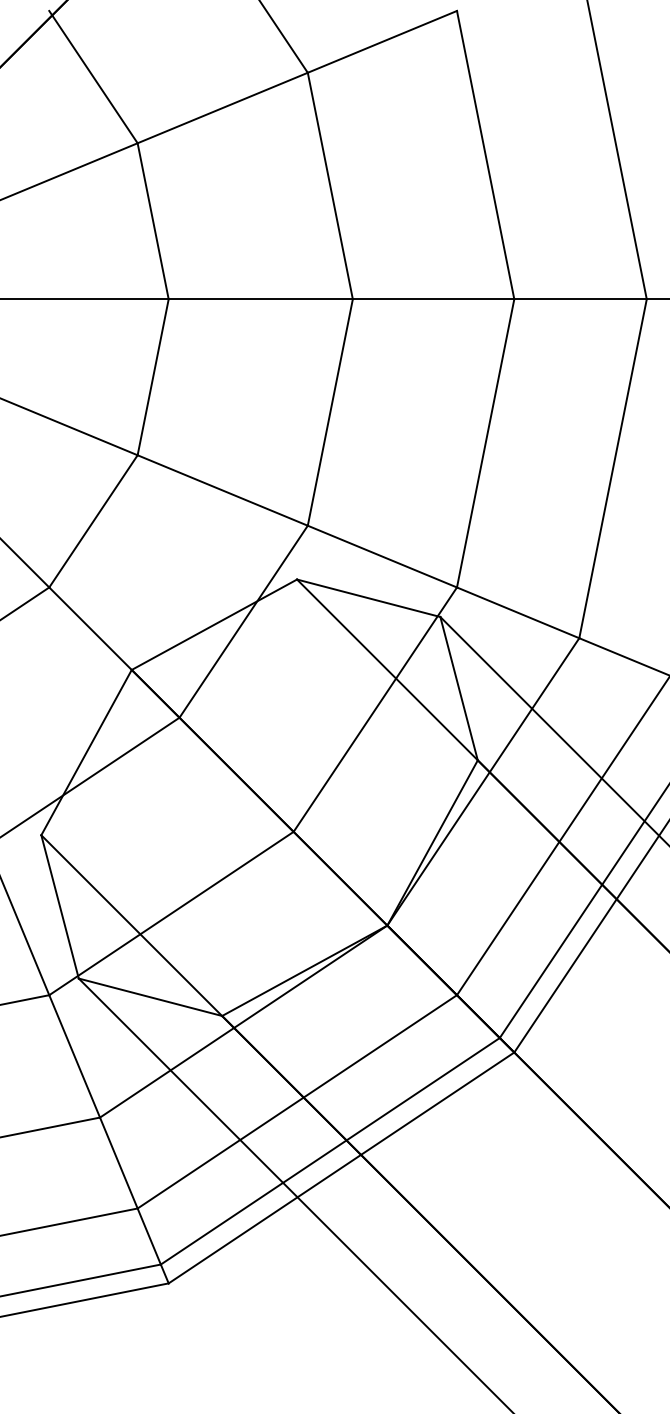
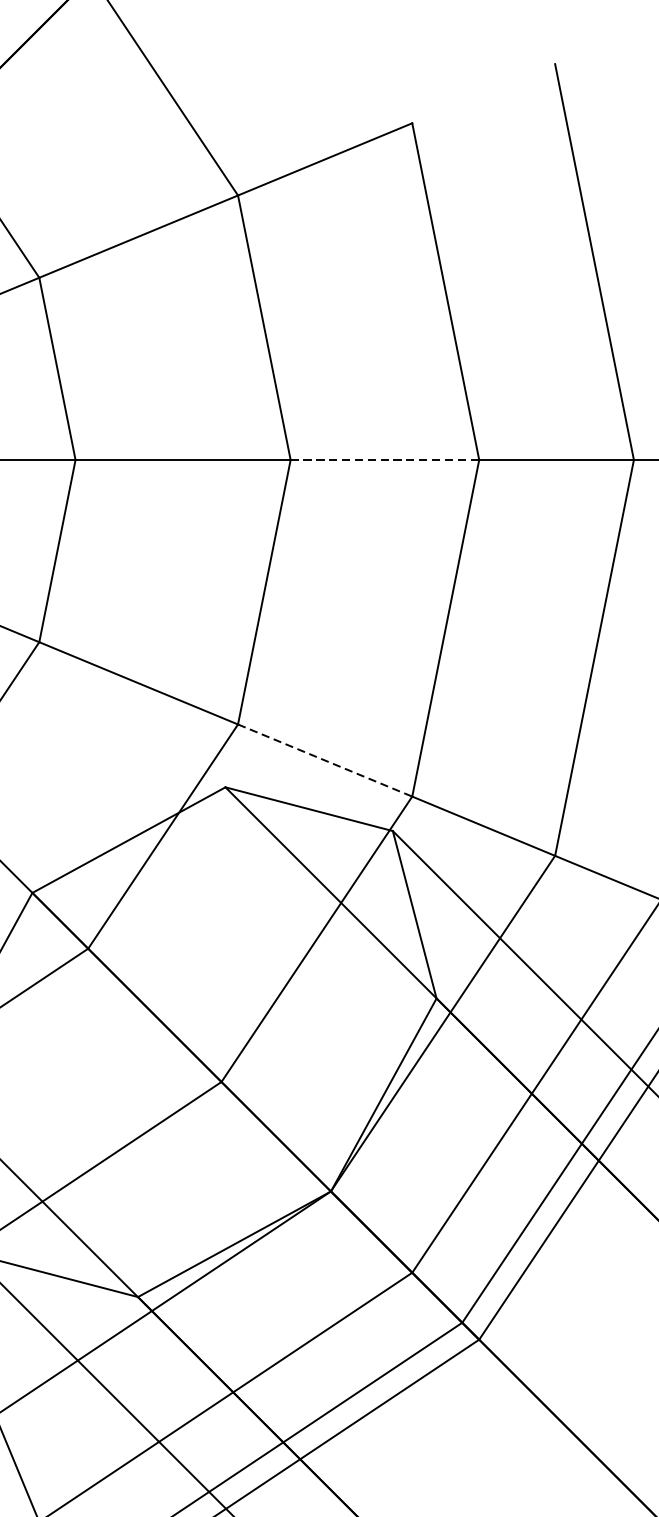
line: (433, 299) -> (384, 460), solid -> dashed
line: (382, 556) -> (325, 760), solid -> dashed

